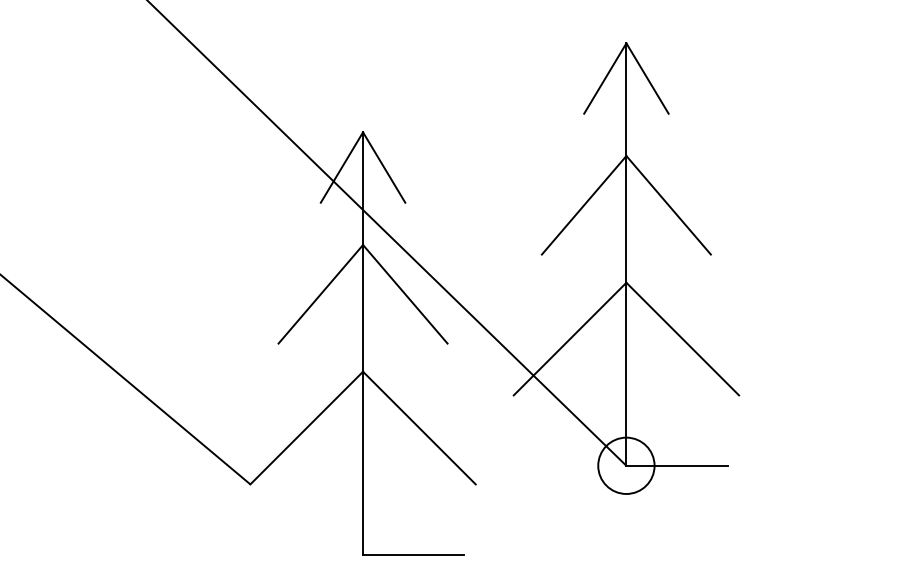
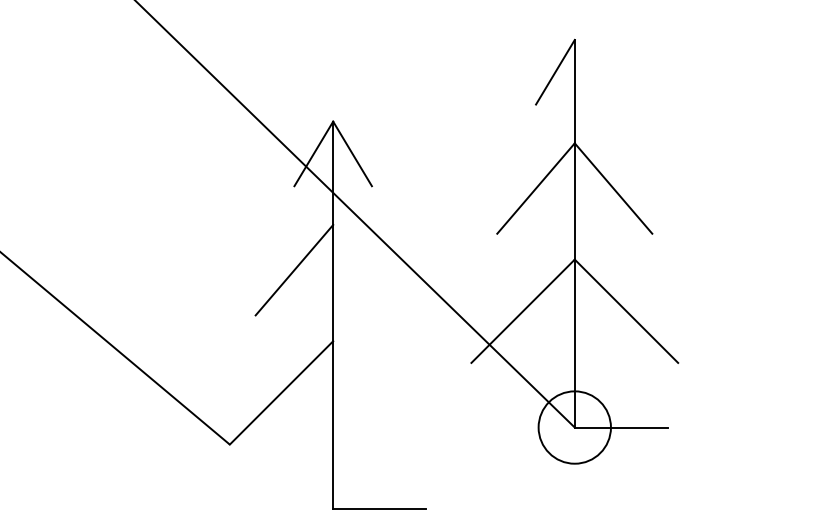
line: (647, 78) -> (594, 72), removed
line: (405, 294) -> (372, 270), removed
line: (419, 427) -> (384, 392), removed
circle: (626, 465) -> (574, 427), size x1.4

